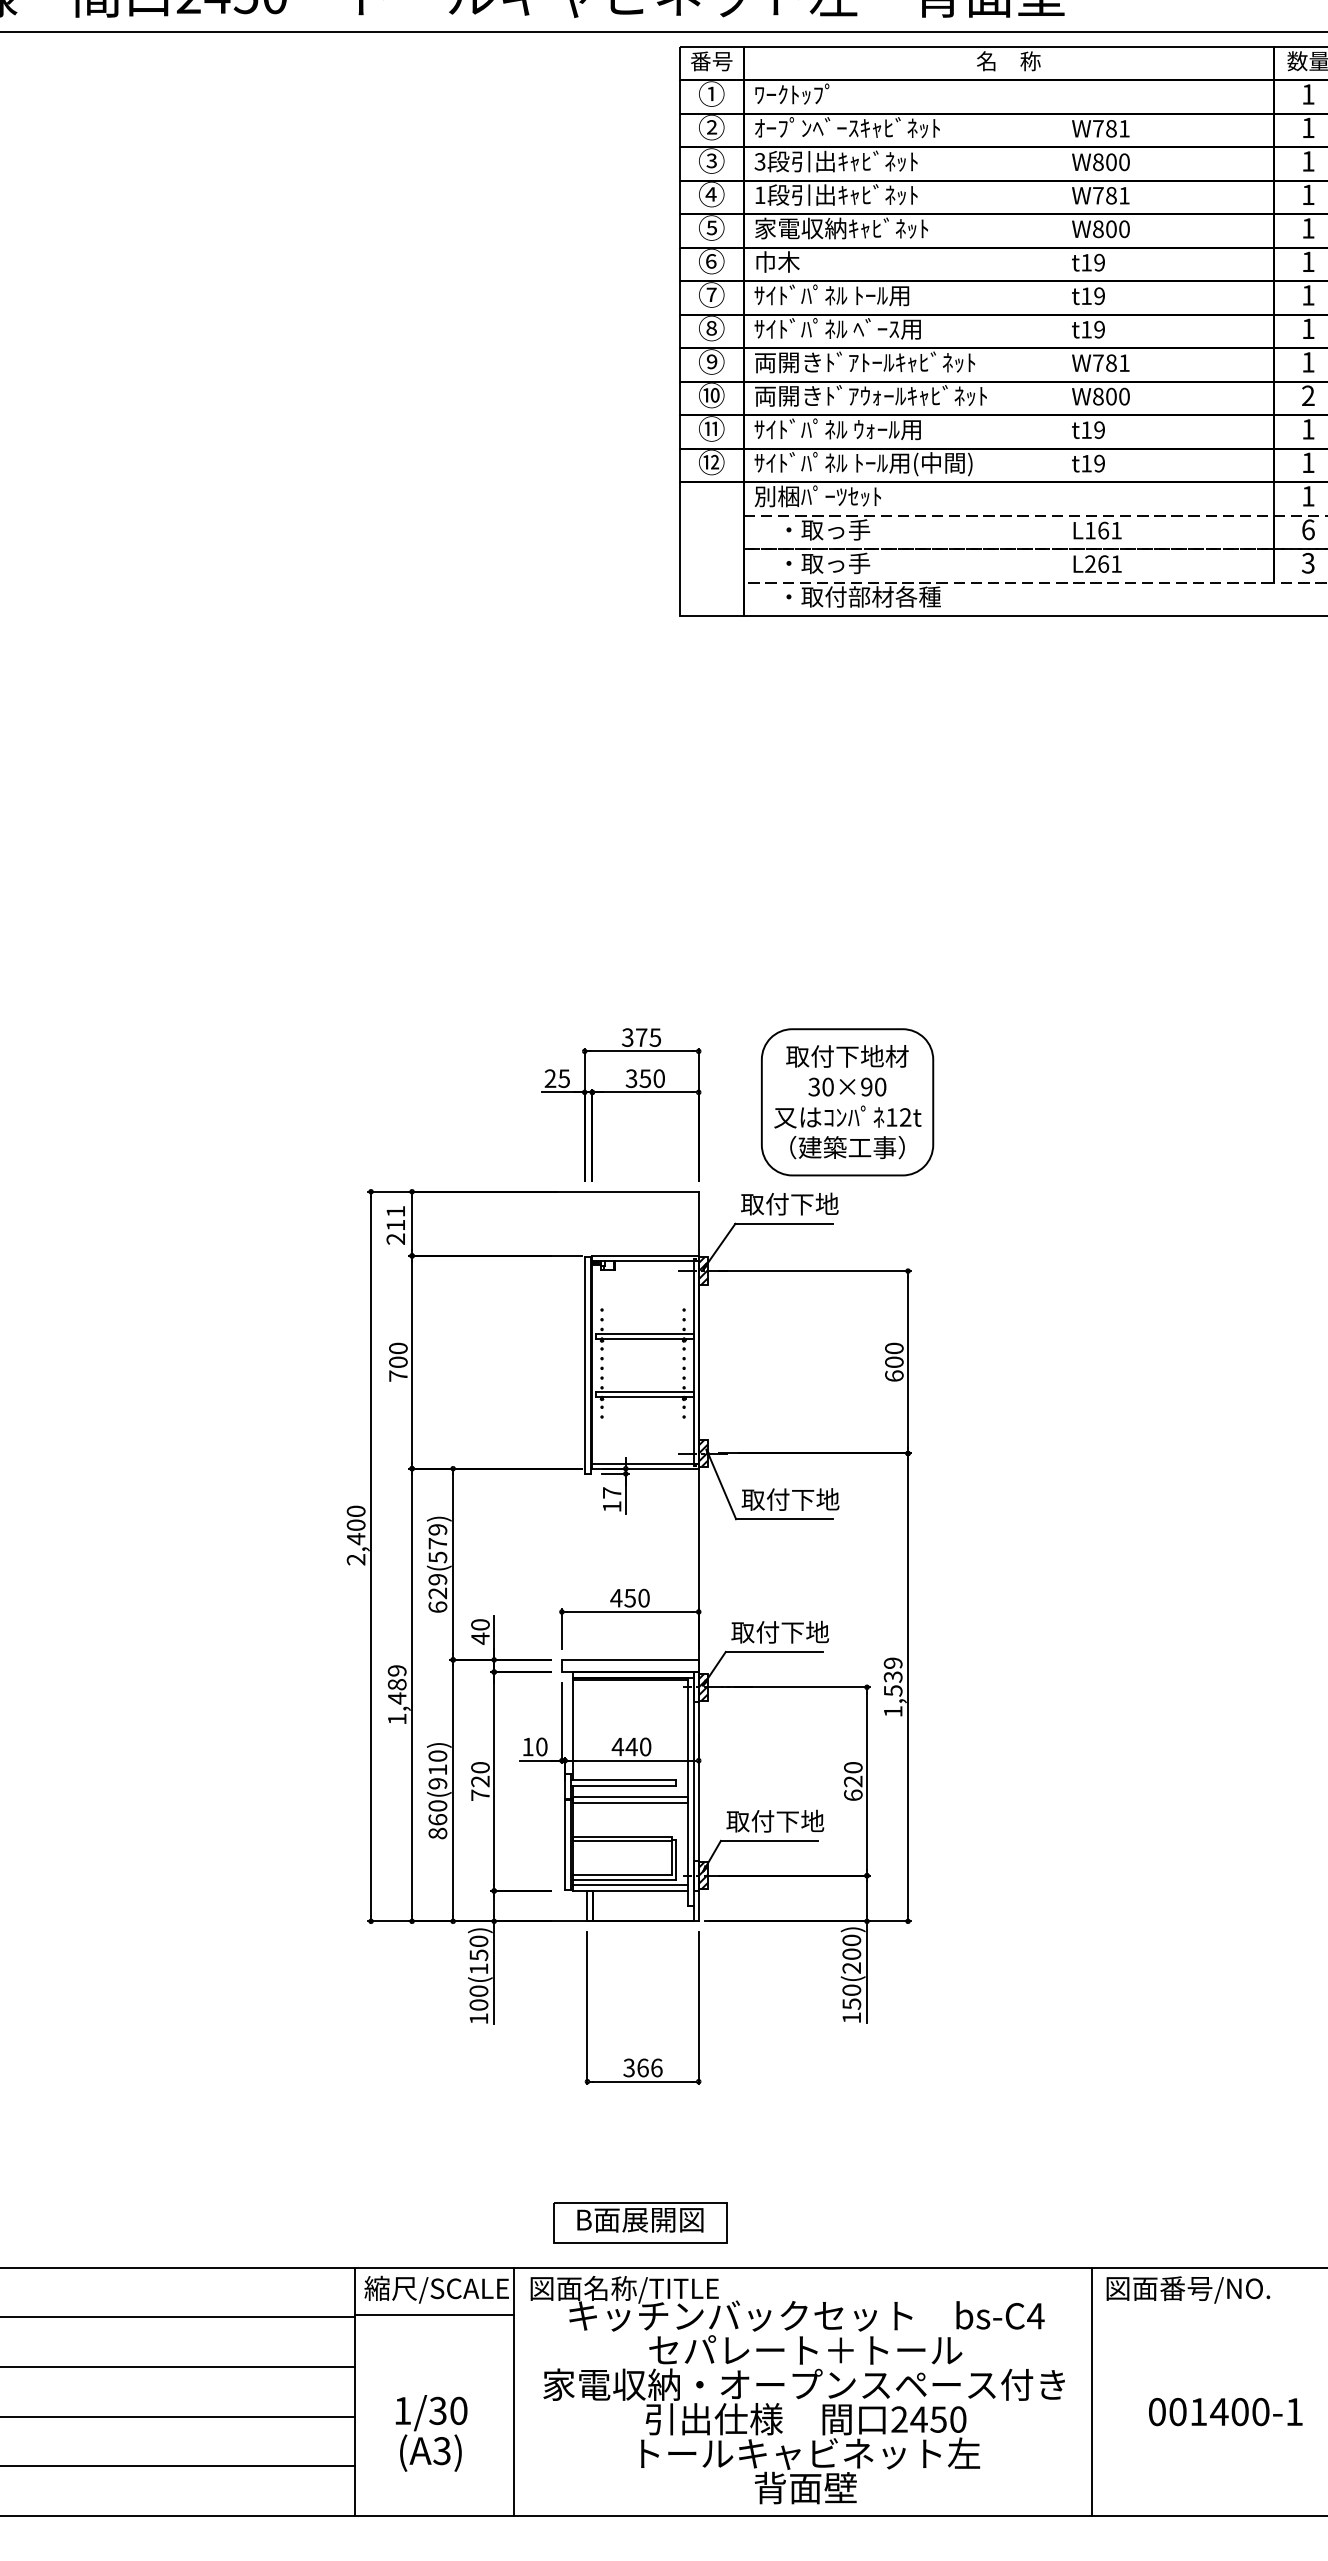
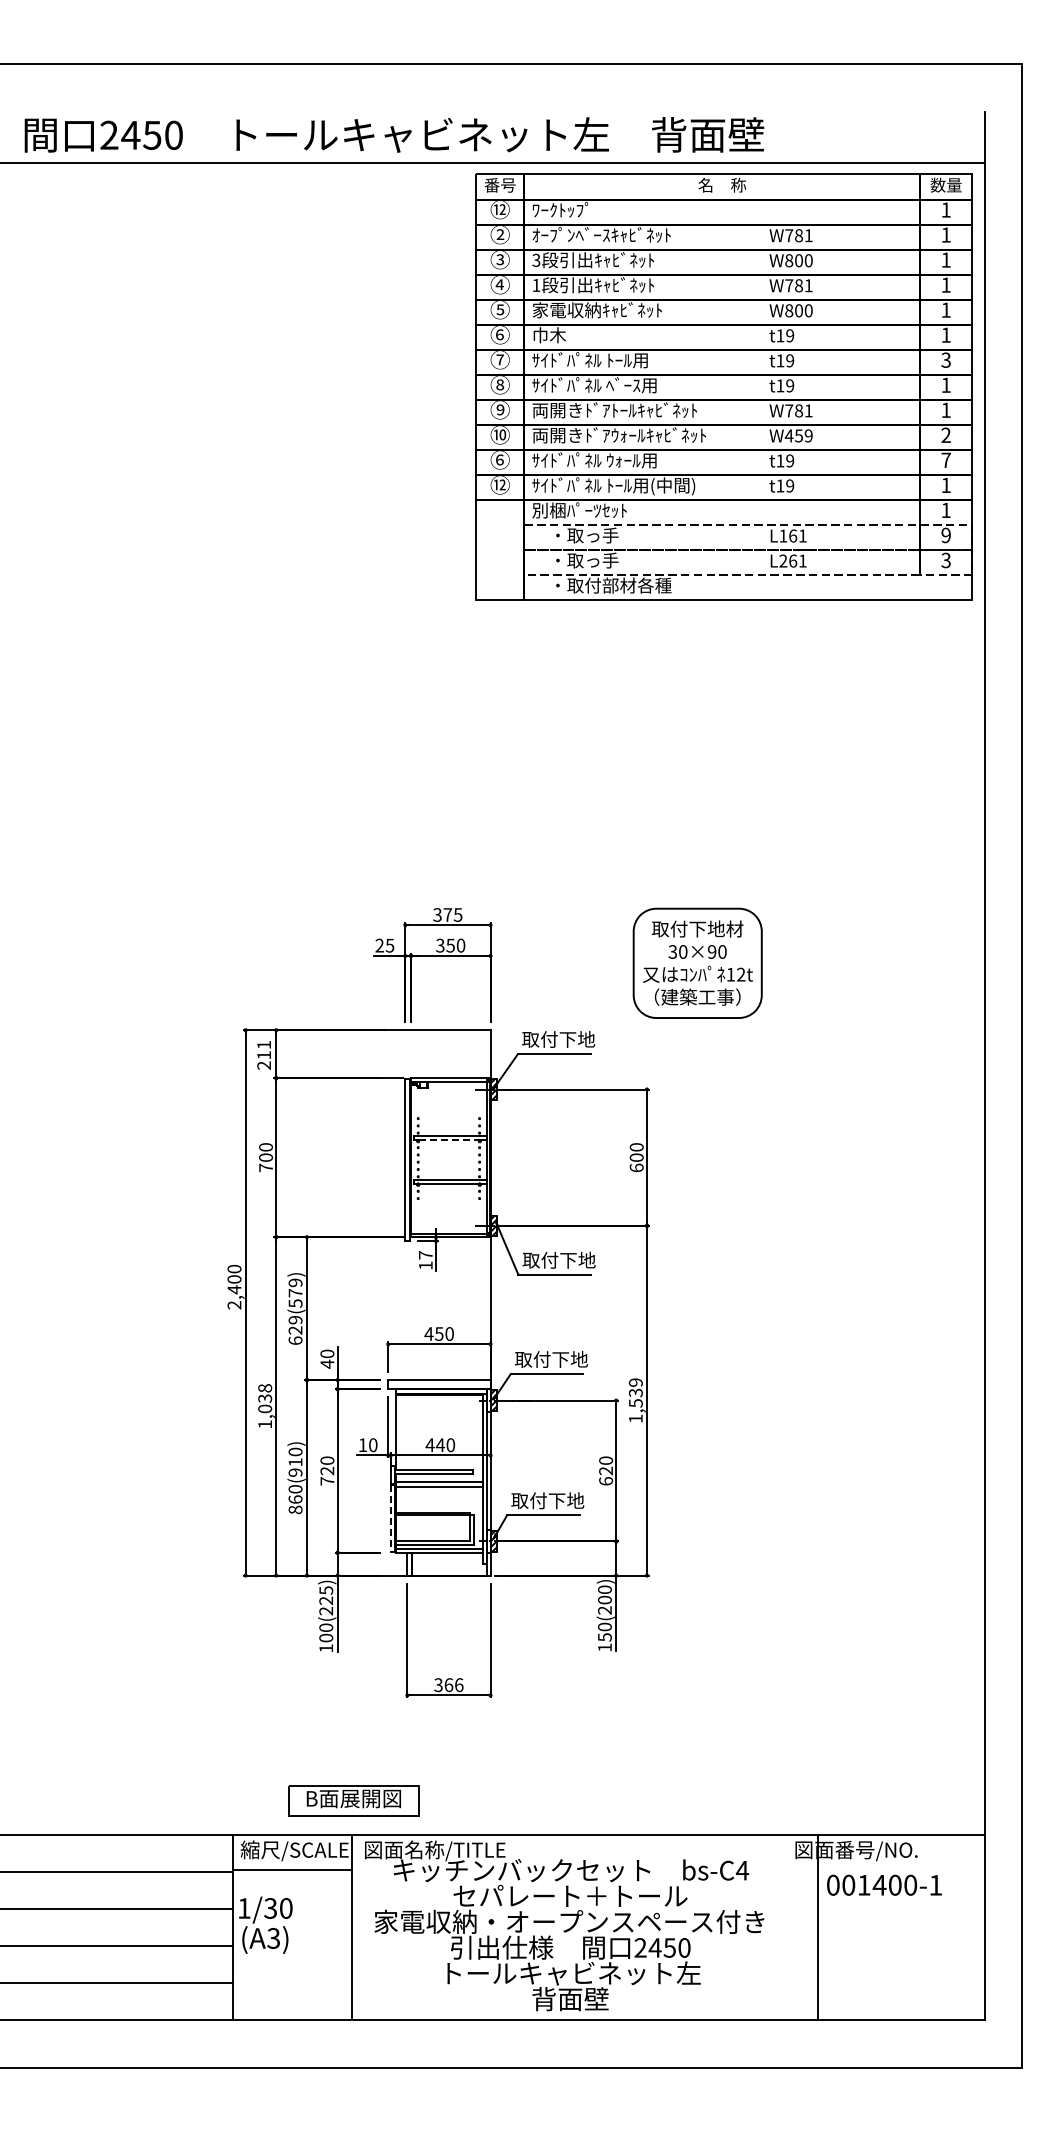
text: (710, 93) -> (499, 209), ① -> ⑫
text: (1307, 294) -> (945, 359), 1 -> 3
text: (1110, 396) -> (798, 435), W800 -> W459
text: (710, 428) -> (499, 459), ⑪ -> ⑥
text: (1307, 428) -> (945, 459), 1 -> 7
text: (1307, 529) -> (945, 535), 6 -> 9
part: (847, 1101) -> (697, 962), moved
line: (642, 1339) -> (448, 1140), solid -> dashed
text: (397, 1684) -> (265, 1398), 1,489 -> 1,038
line: (564, 1845) -> (390, 1518), solid -> dashed
text: (479, 1954) -> (326, 1600), 100(150) -> 100(225)
part: (639, 2222) -> (353, 1800), moved
line: (1092, 2392) -> (817, 1927), moved
text: (1225, 2410) -> (884, 1884), moved
text: (431, 2432) -> (265, 1924), moved

